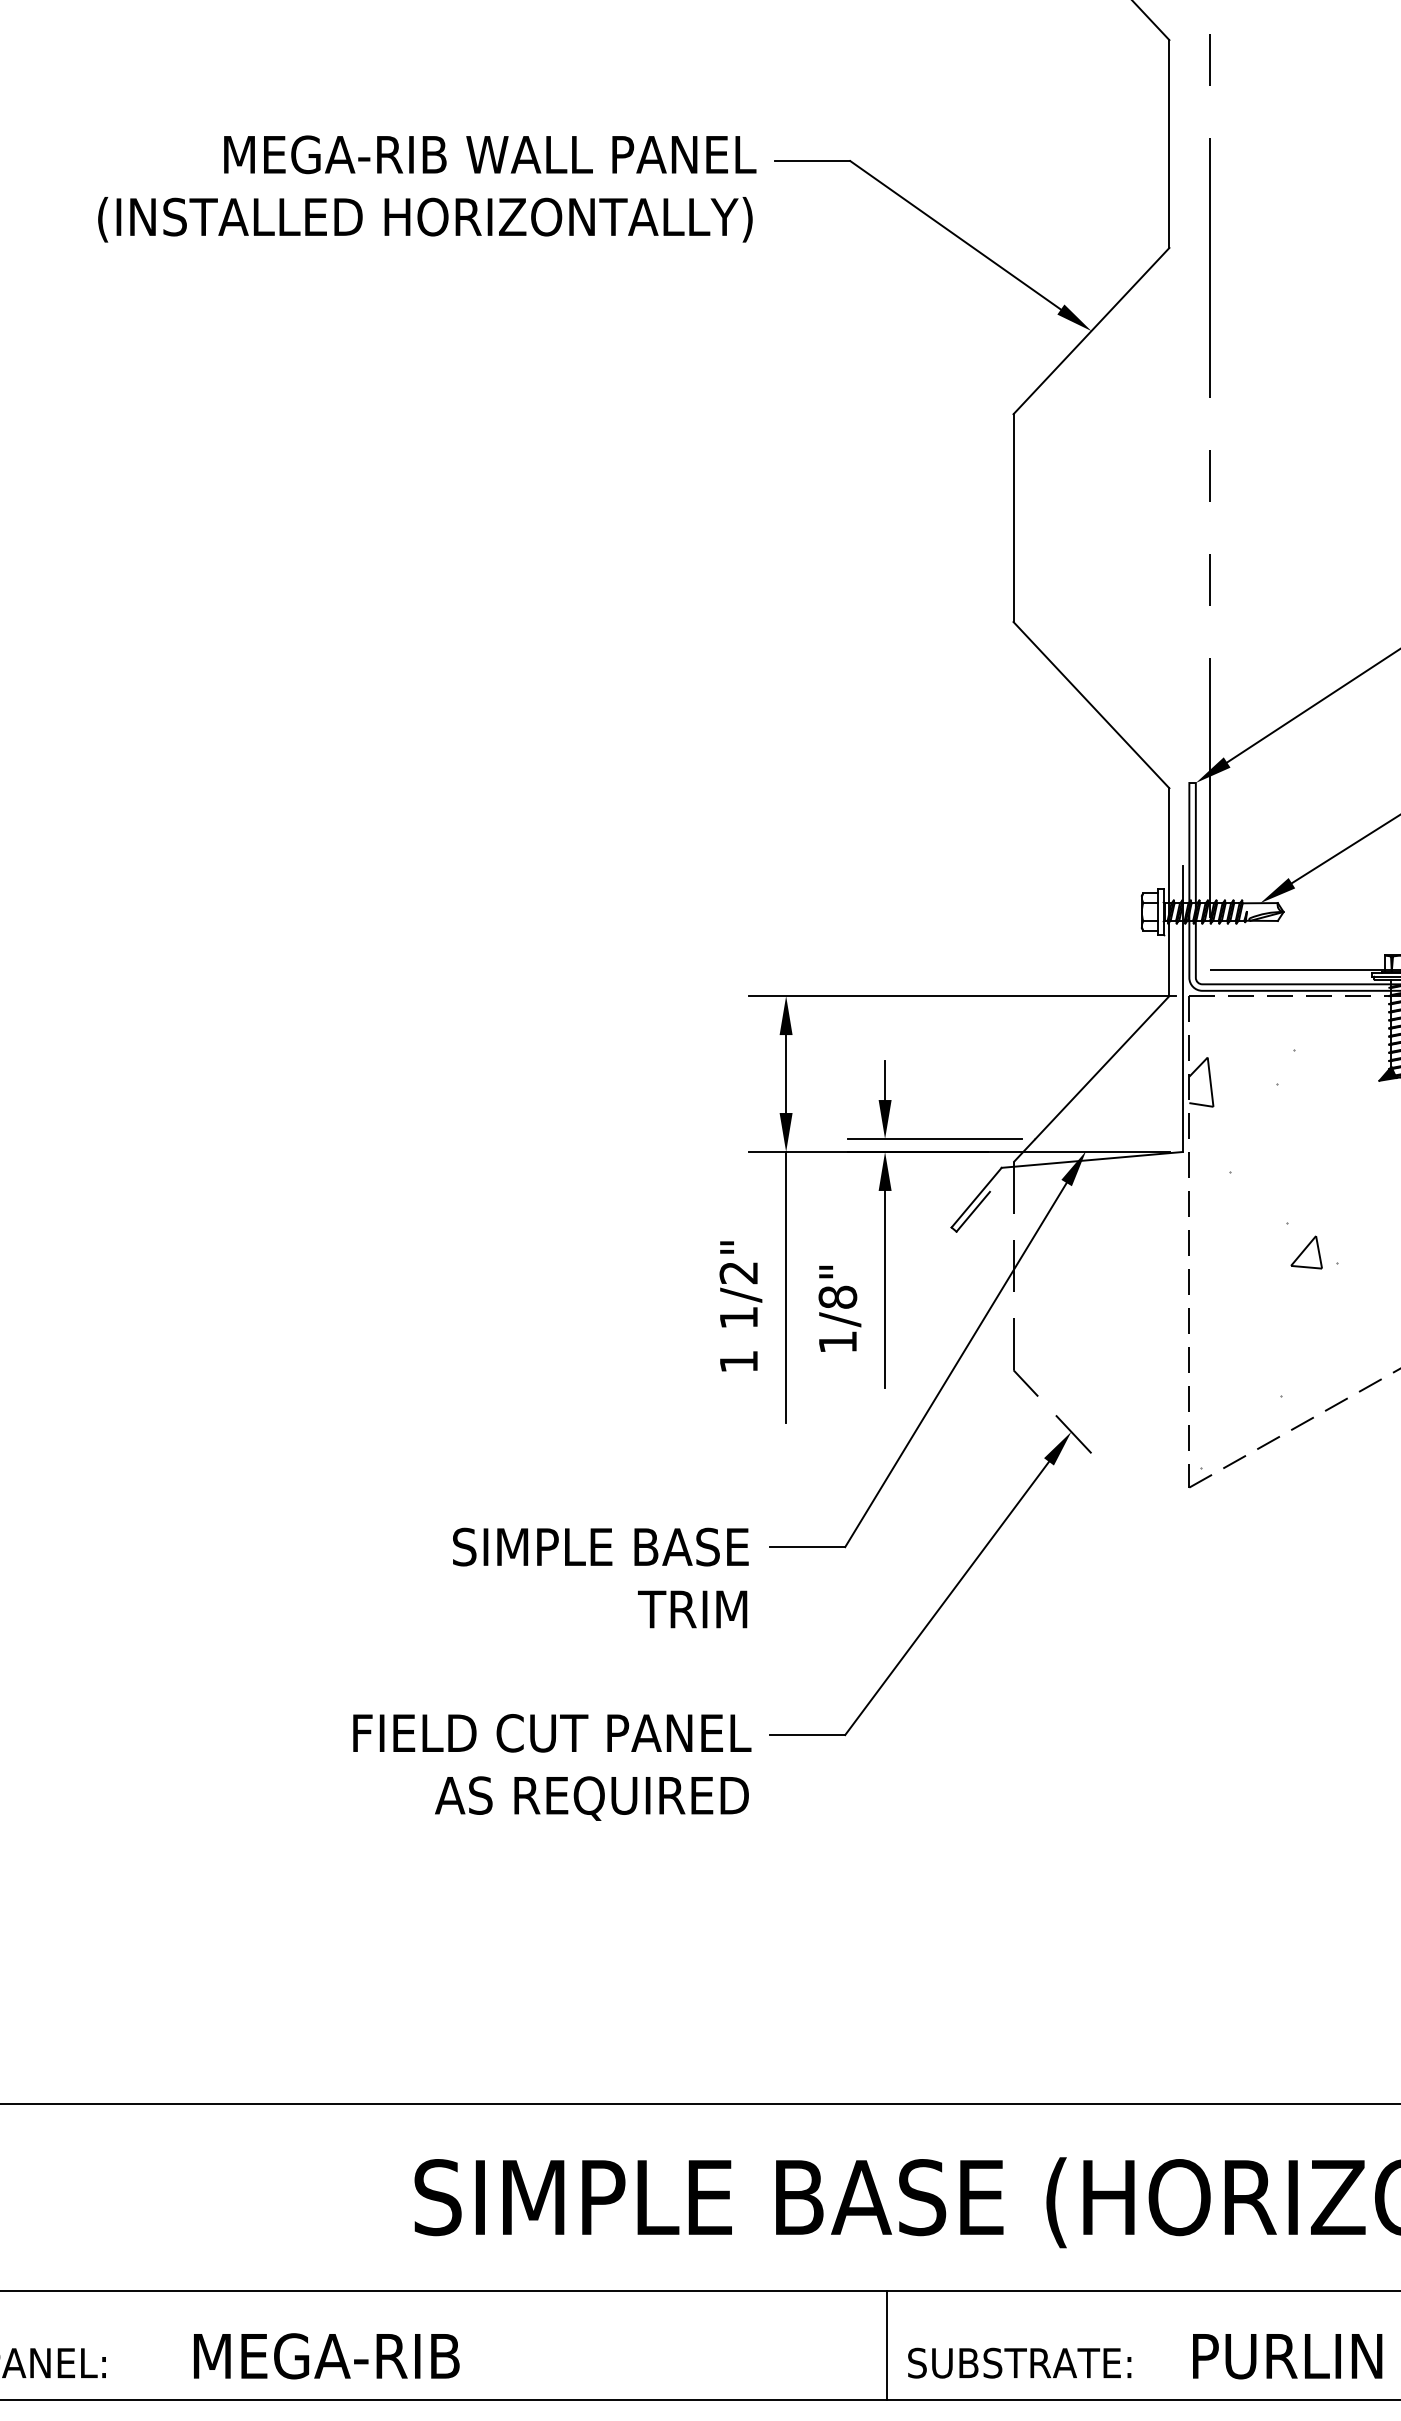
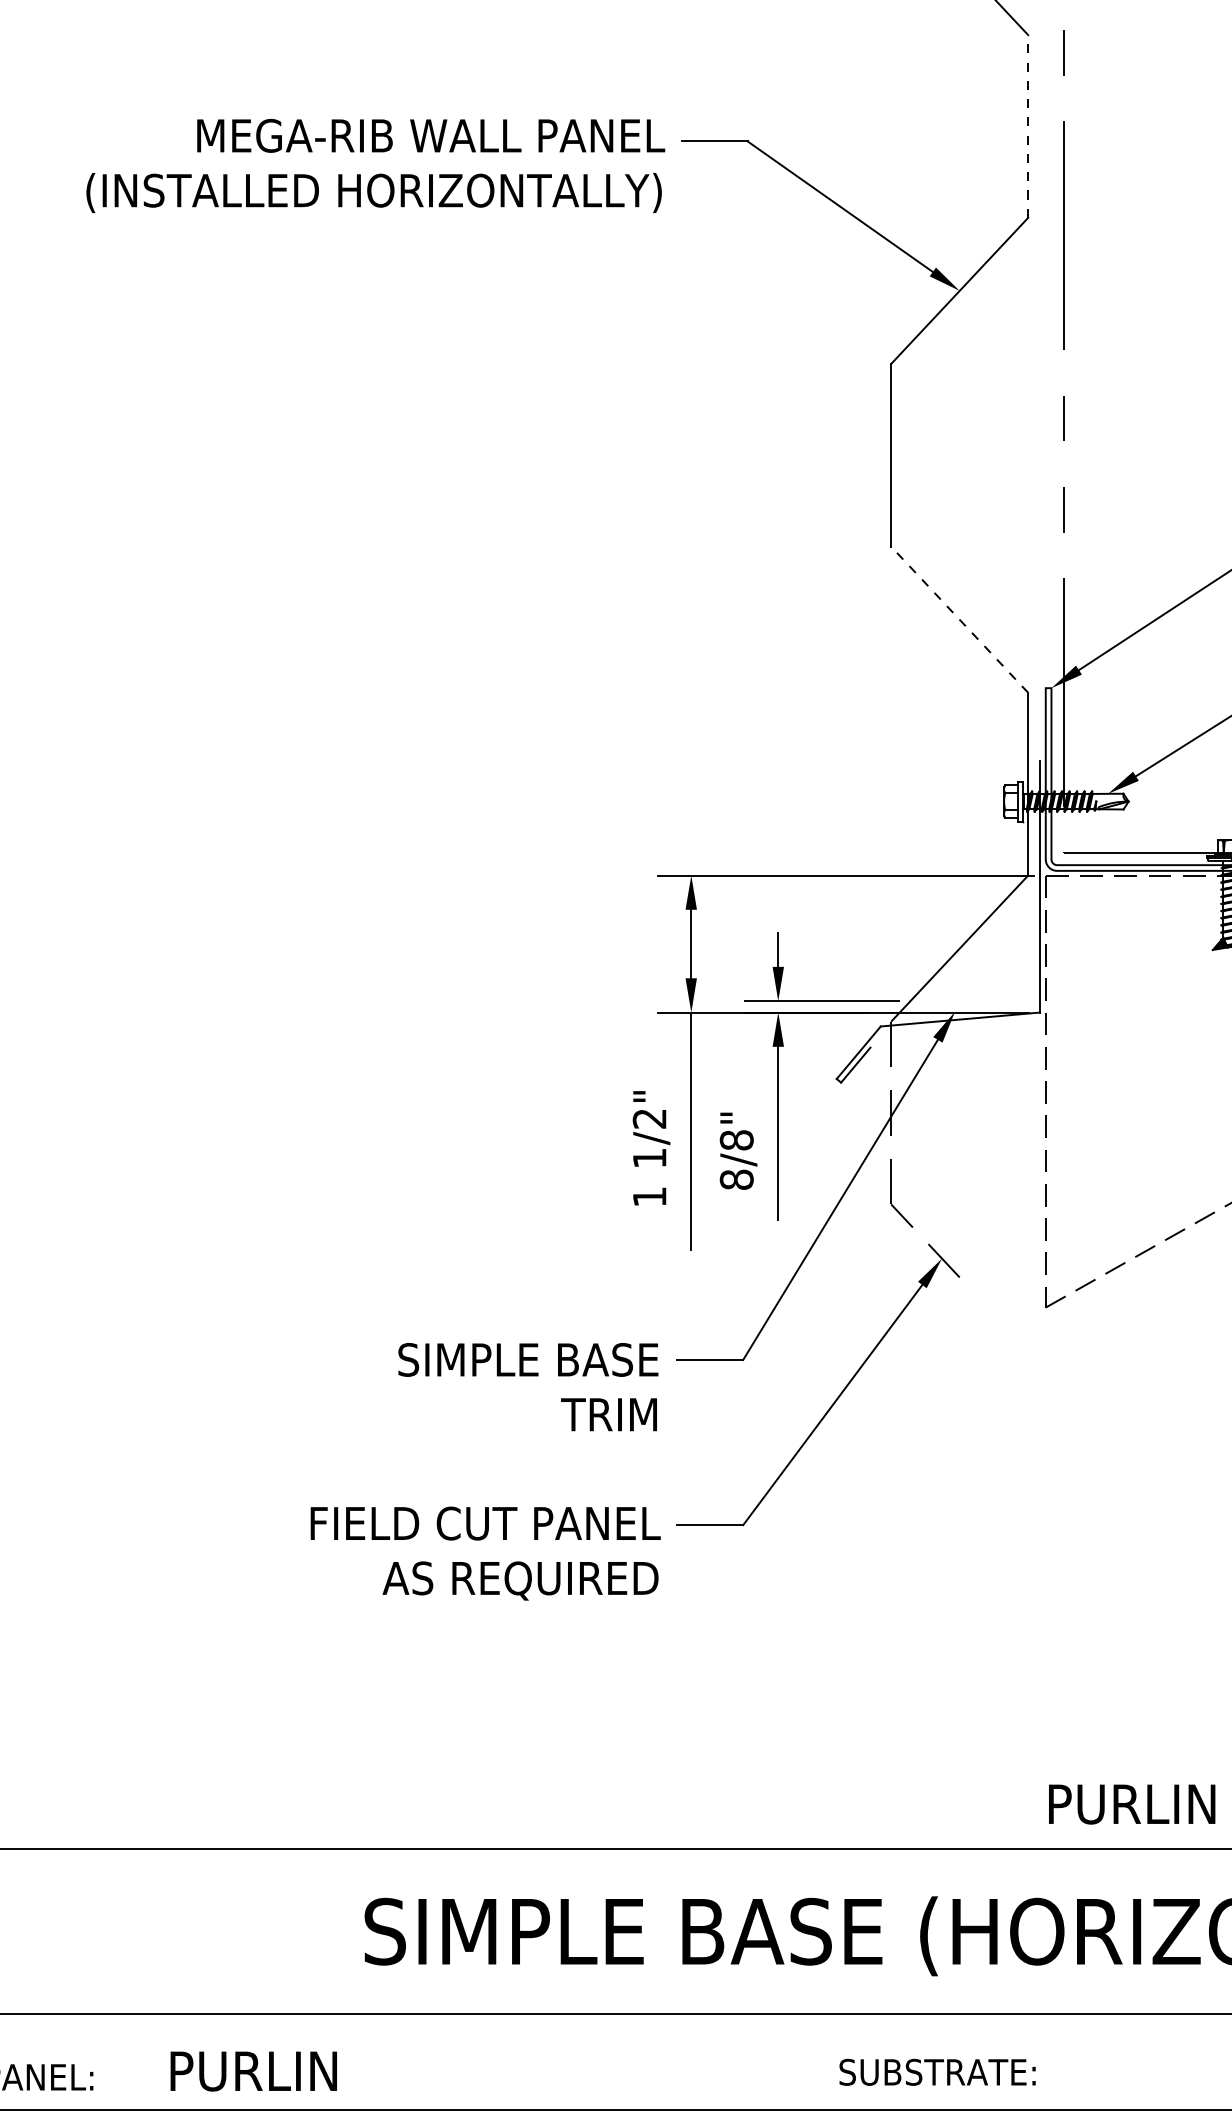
line: (1169, 142) -> (1028, 125), solid -> dashed
line: (1091, 704) -> (959, 619), solid -> dashed
hatch: (1262, 1258) -> (1110, 1106), removed
text: (837, 1341) -> (736, 1179), 1/8" -> 8/8"
line: (886, 2346) -> (779, 2062), removed
text: (329, 2356) -> (289, 2071), MEGA-RIB -> PURLIN
text: (1288, 2356) -> (1132, 1804), moved
text: (1019, 2362) -> (937, 2071), moved

